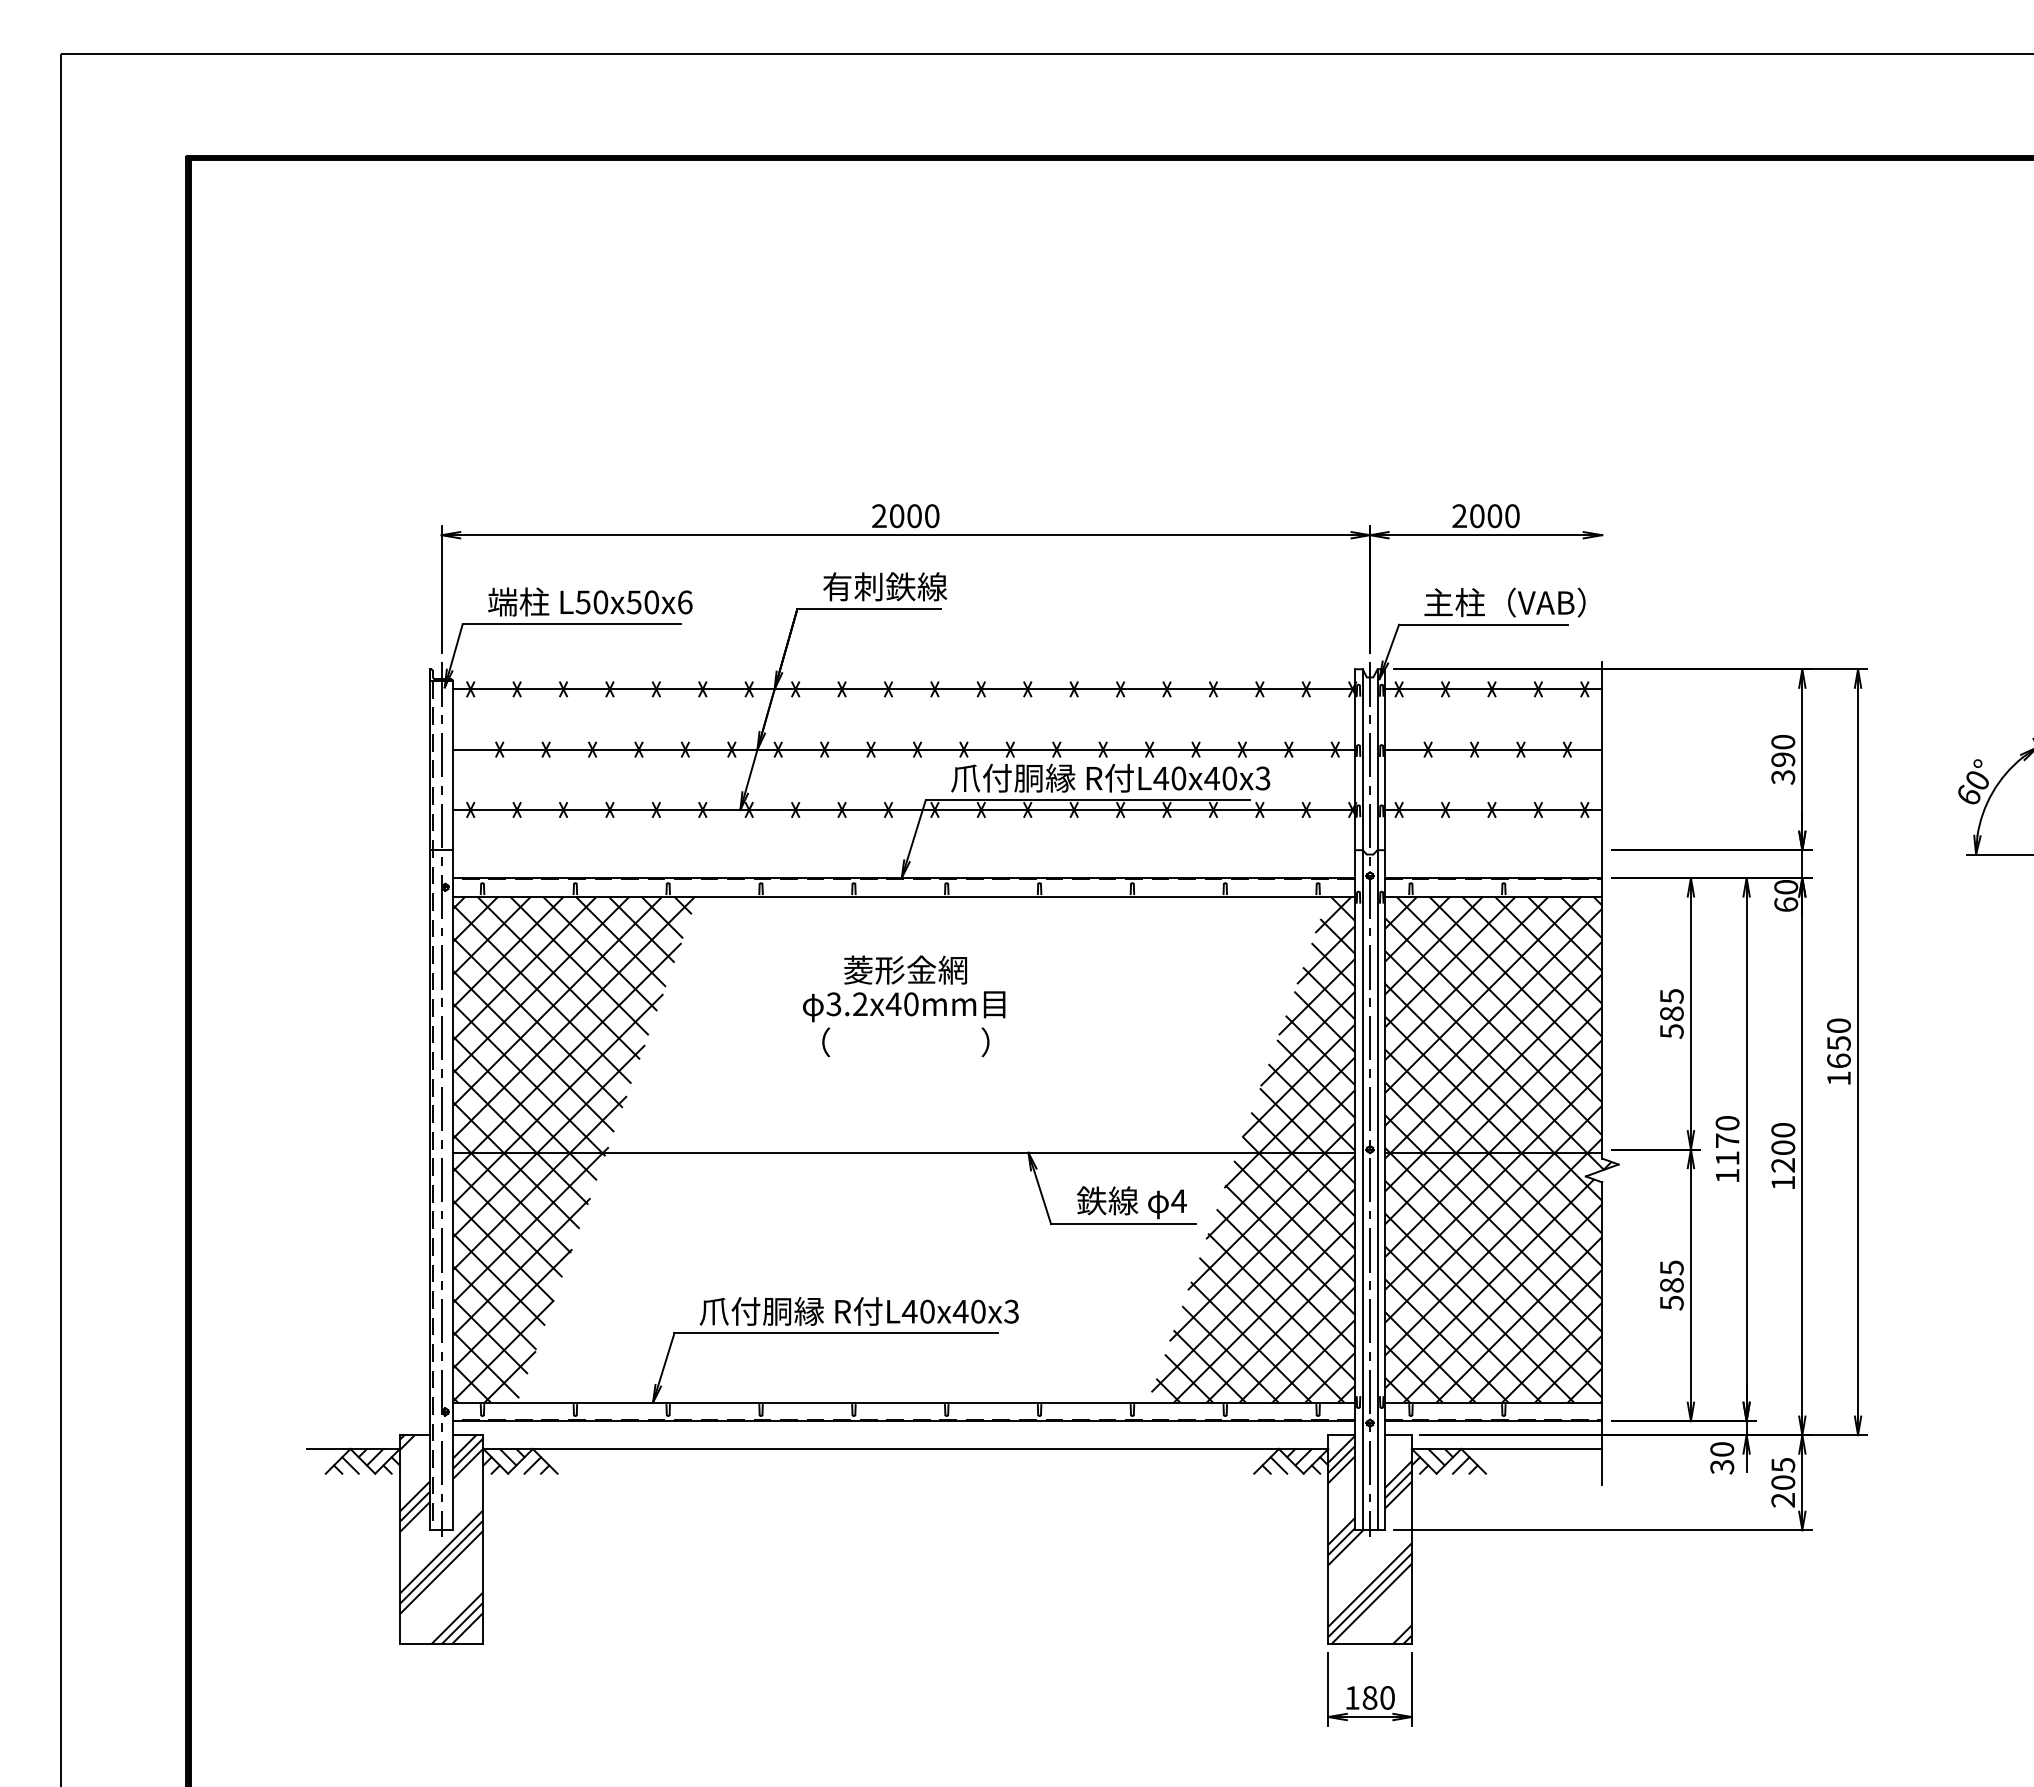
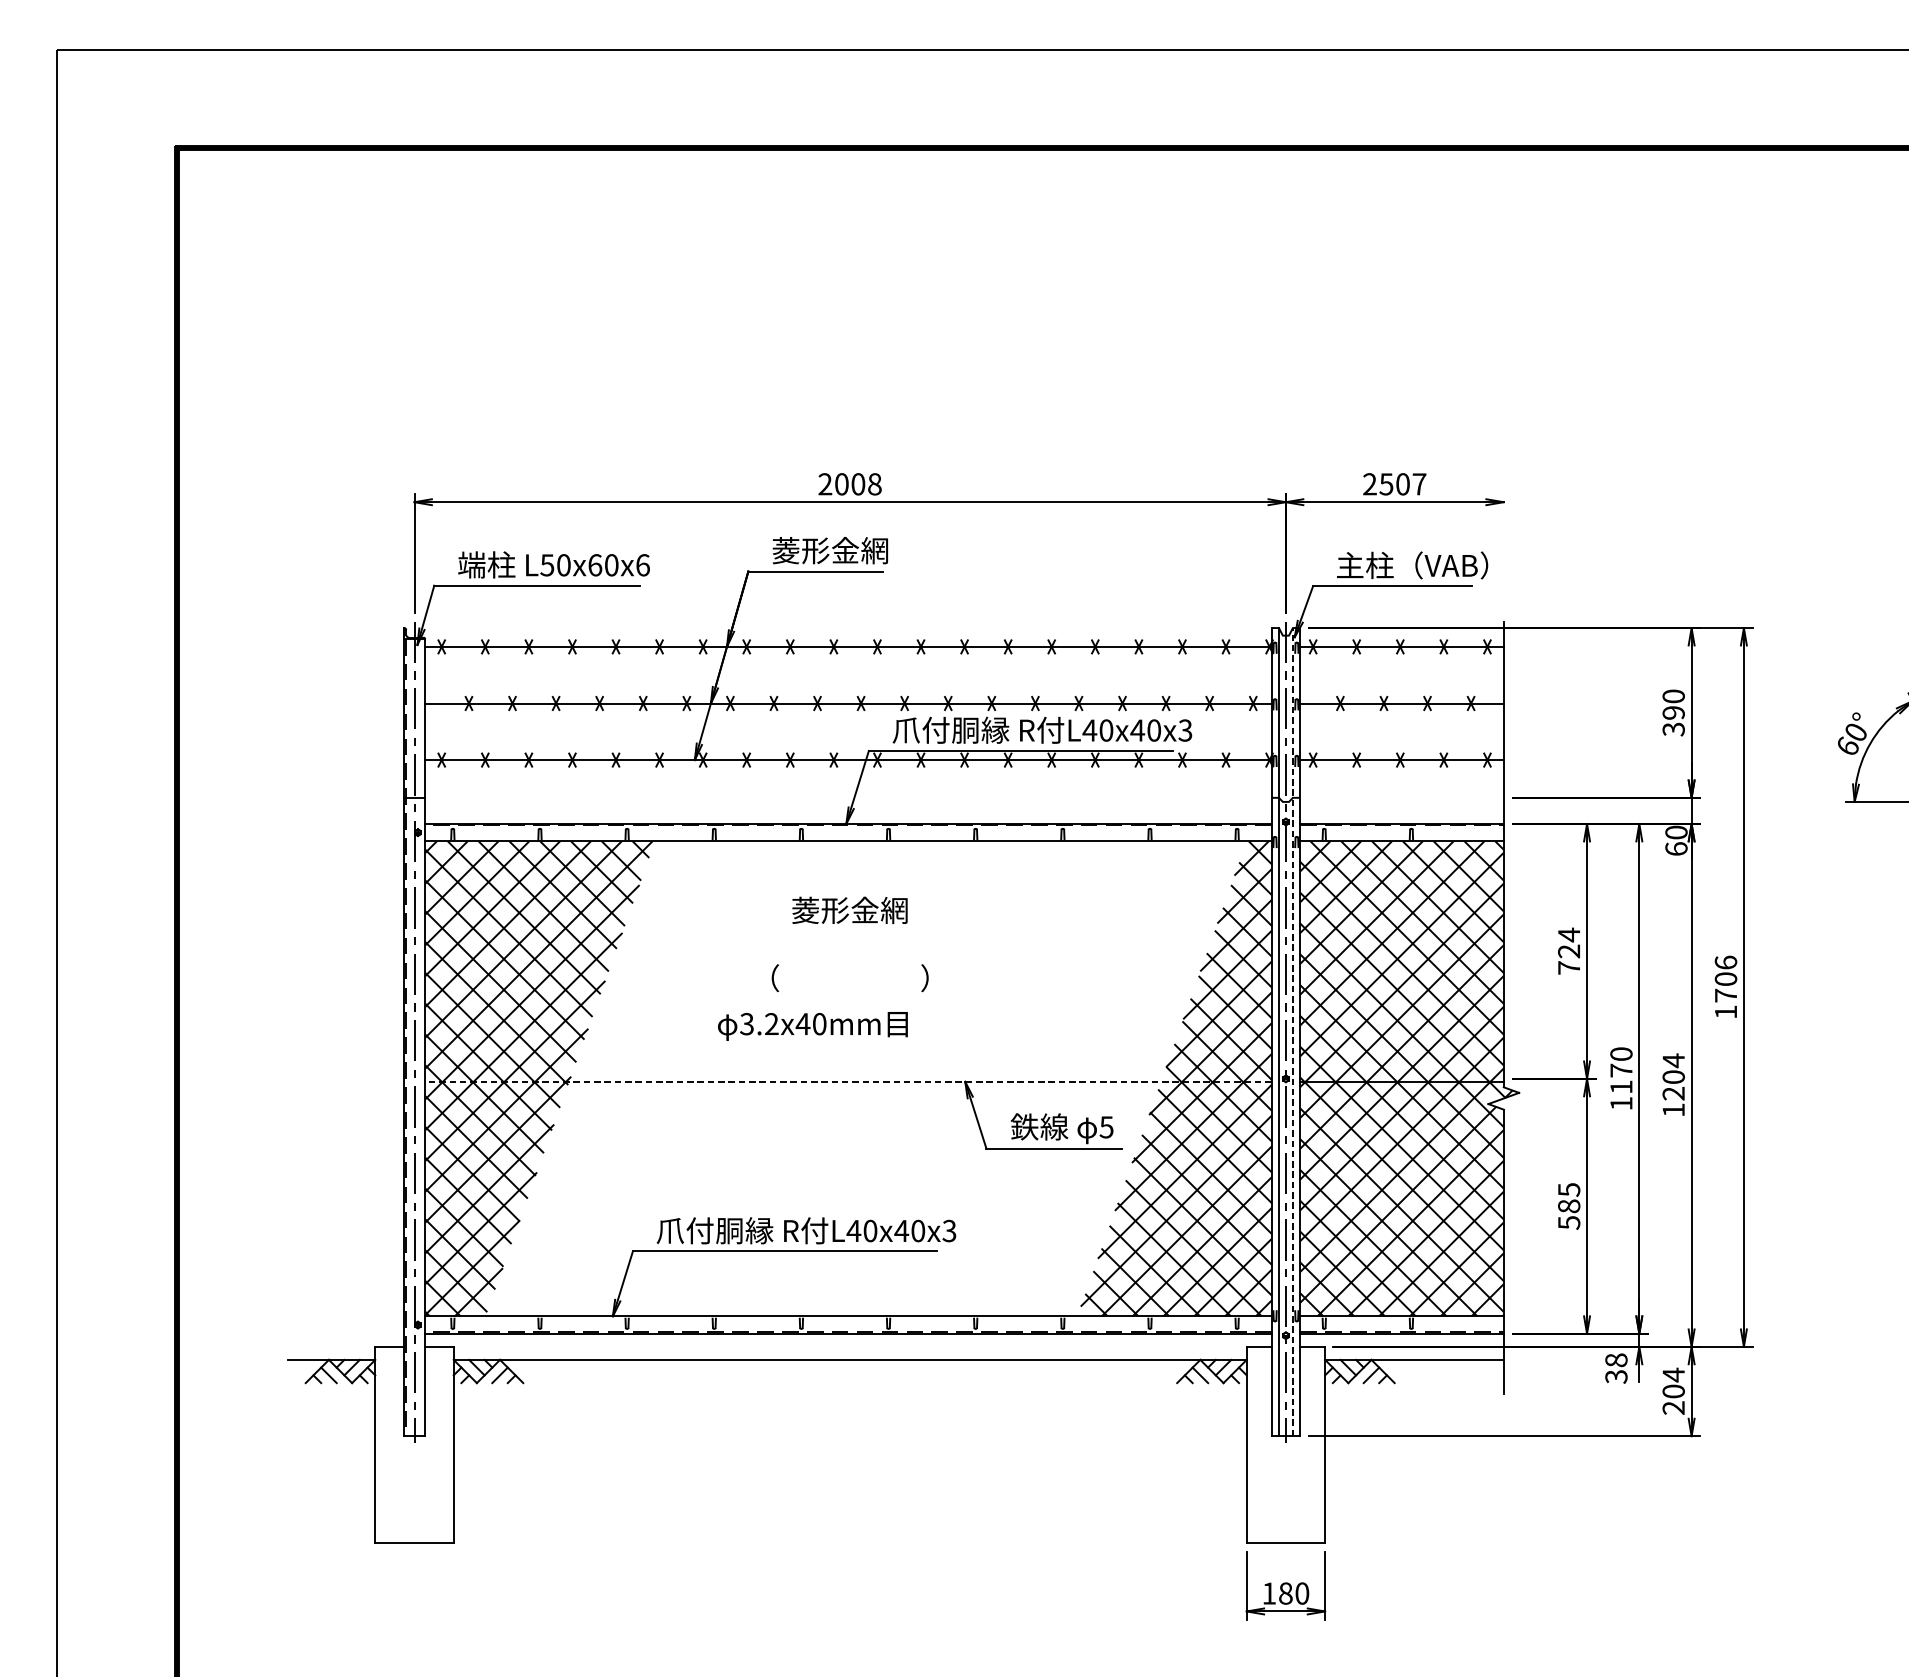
text: (932, 516) -> (875, 484), 2000 -> 2008
text: (1494, 516) -> (1402, 484), 2000 -> 2507
text: (885, 586) -> (831, 550), 有刺鉄線 -> 菱形金網
text: (633, 602) -> (594, 565), L50x50x6 -> L50x60x6
text: (904, 1006) -> (813, 1026), moved
text: (1671, 1013) -> (1568, 951), 585 -> 724
text: (1838, 1043) -> (1725, 979), 1650 -> 1706
line: (1377, 1099) -> (1292, 1031), solid -> dashed
text: (1783, 1130) -> (1673, 1060), 1200 -> 1204
line: (904, 1152) -> (848, 1081), solid -> dashed
text: (1179, 1201) -> (1107, 1127), 4 -> 5
text: (1721, 1449) -> (1615, 1360), 30 -> 38
text: (1783, 1465) -> (1673, 1375), 205 -> 204
hatch: (441, 1539) -> (414, 1444), removed
hatch: (1369, 1539) -> (1285, 1444), removed

